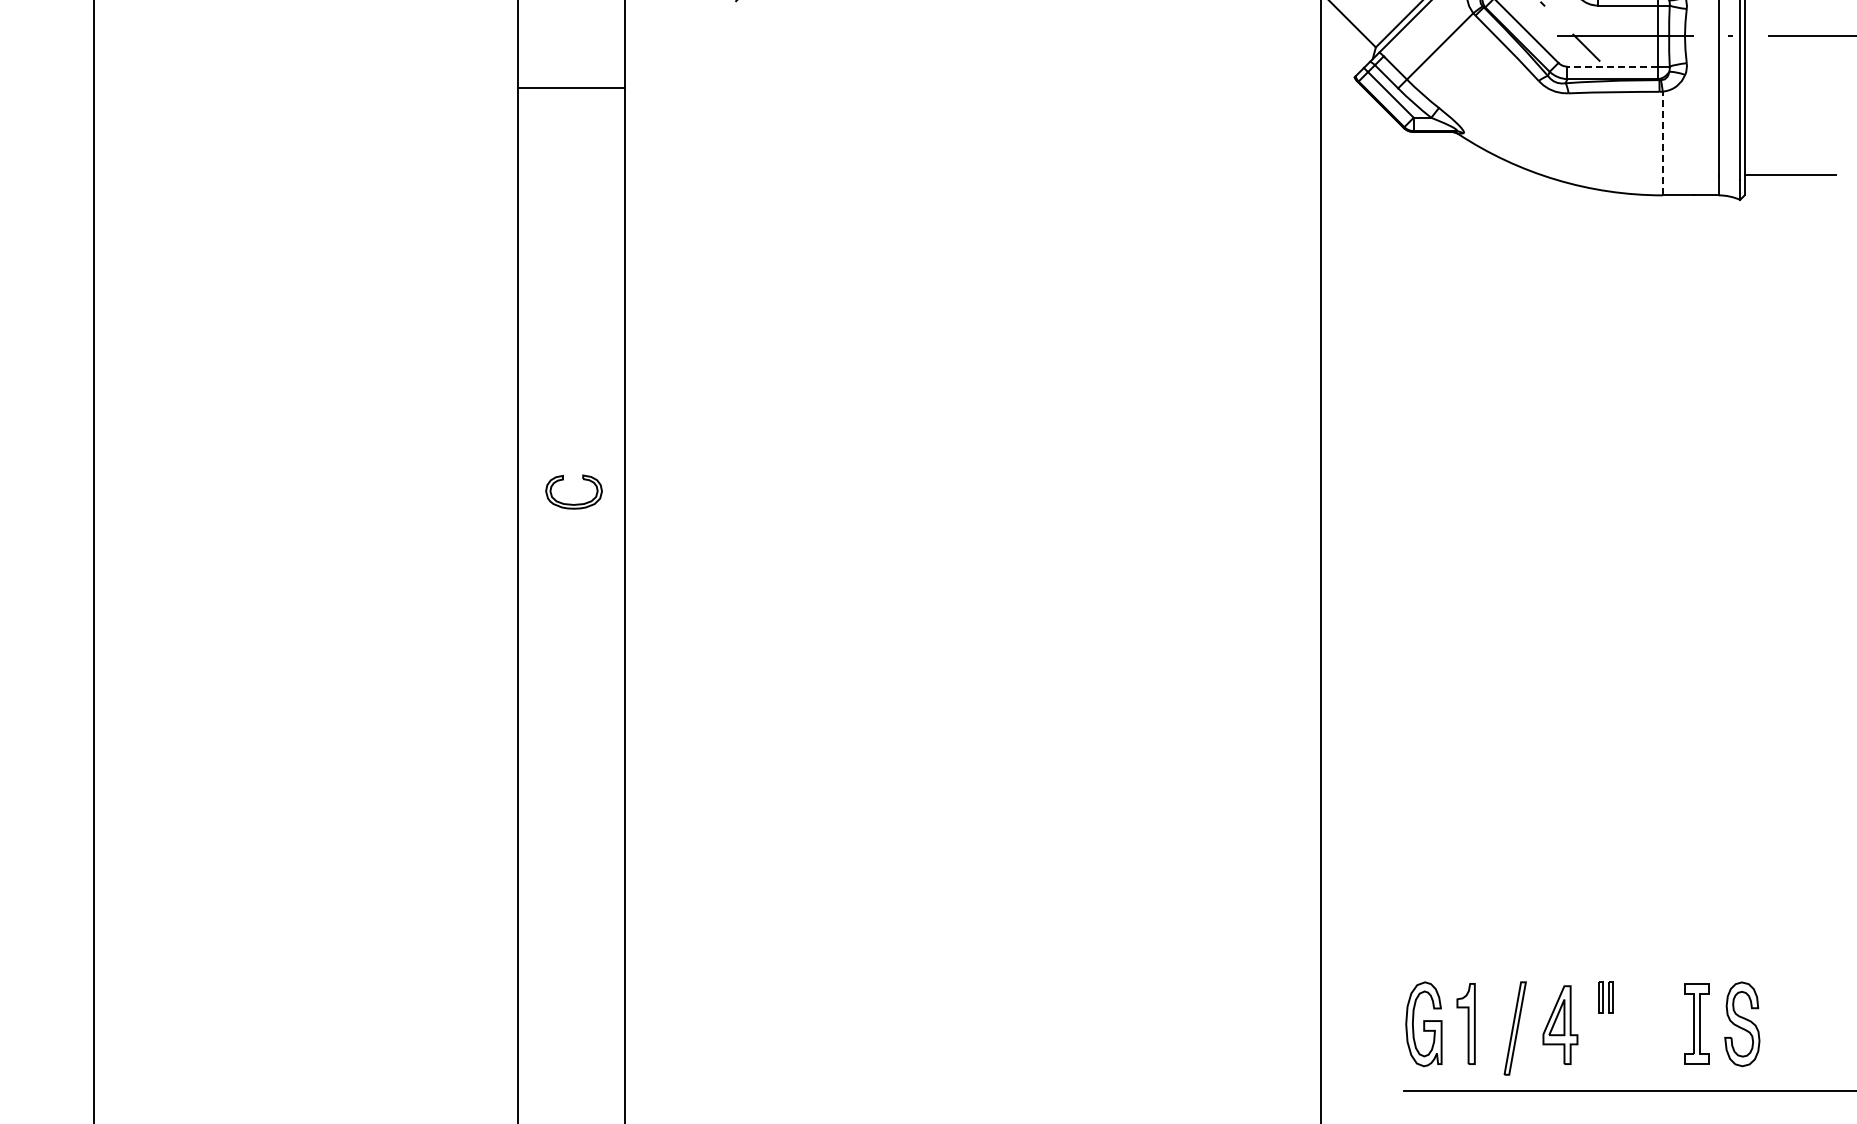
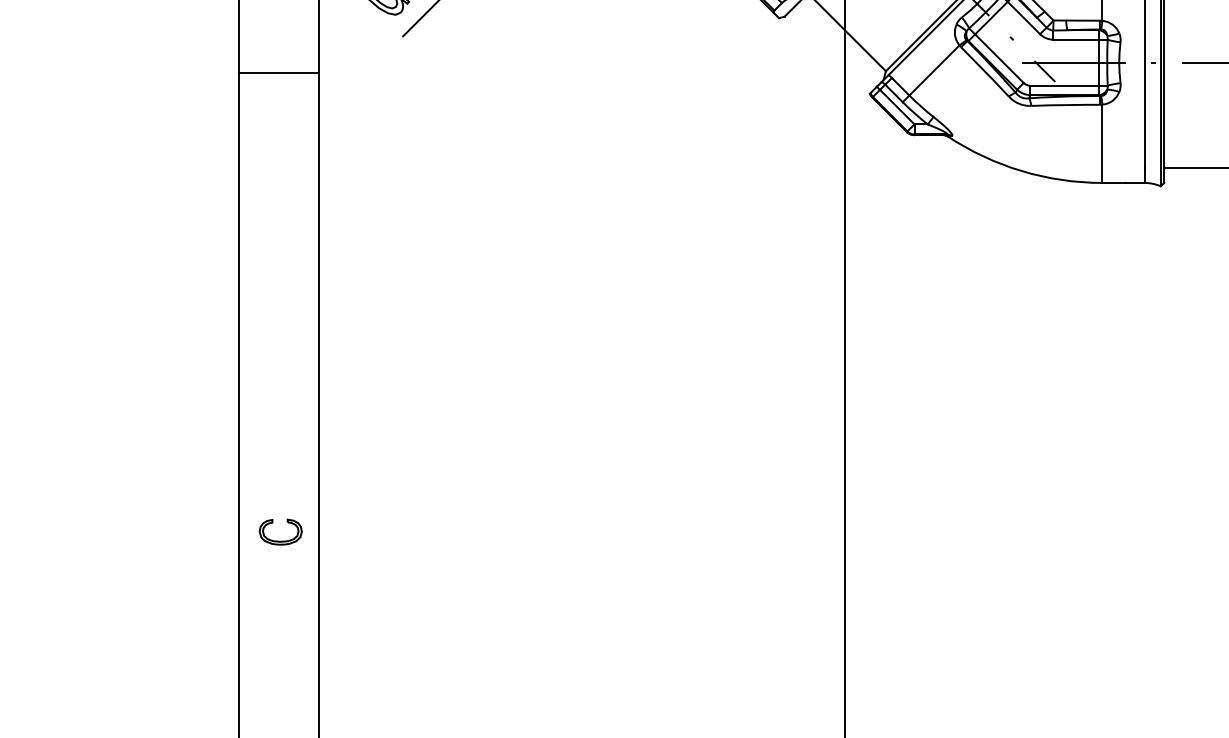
line: (1612, 66) -> (1064, 85), dashed -> solid
line: (571, 87) -> (278, 72), moved
line: (1662, 143) -> (1102, 143), dashed -> solid
part: (571, 503) -> (278, 540), moved

